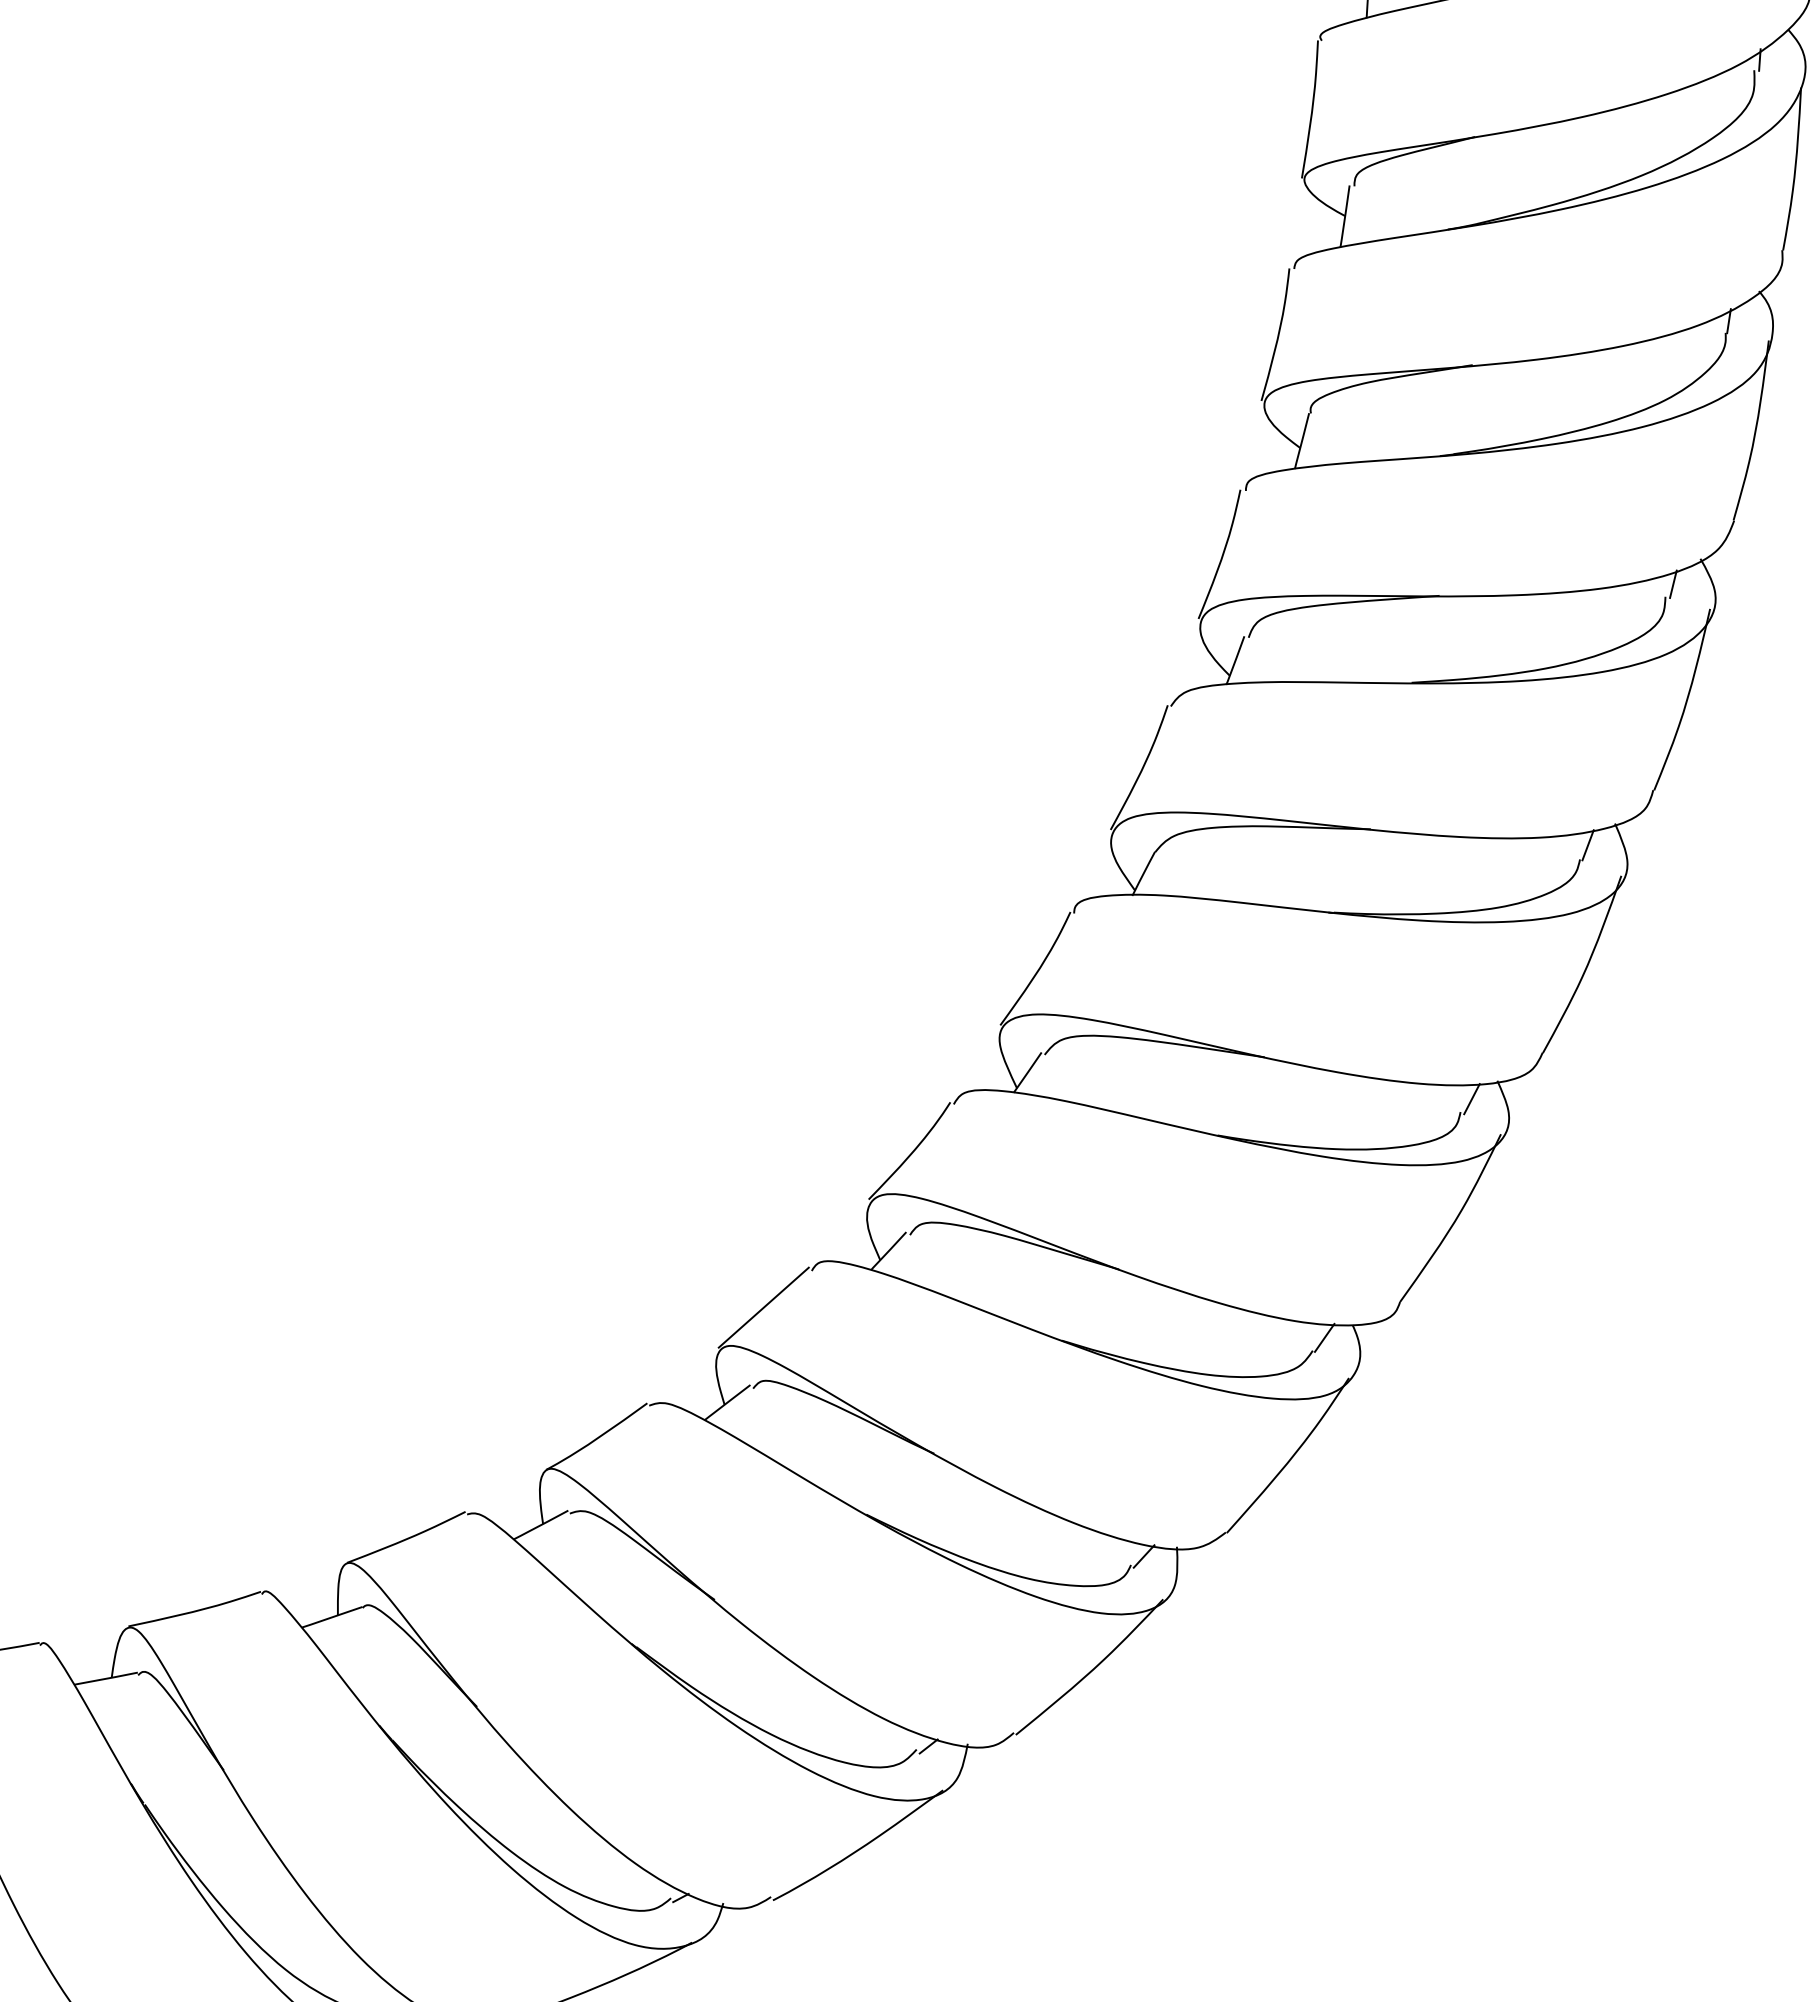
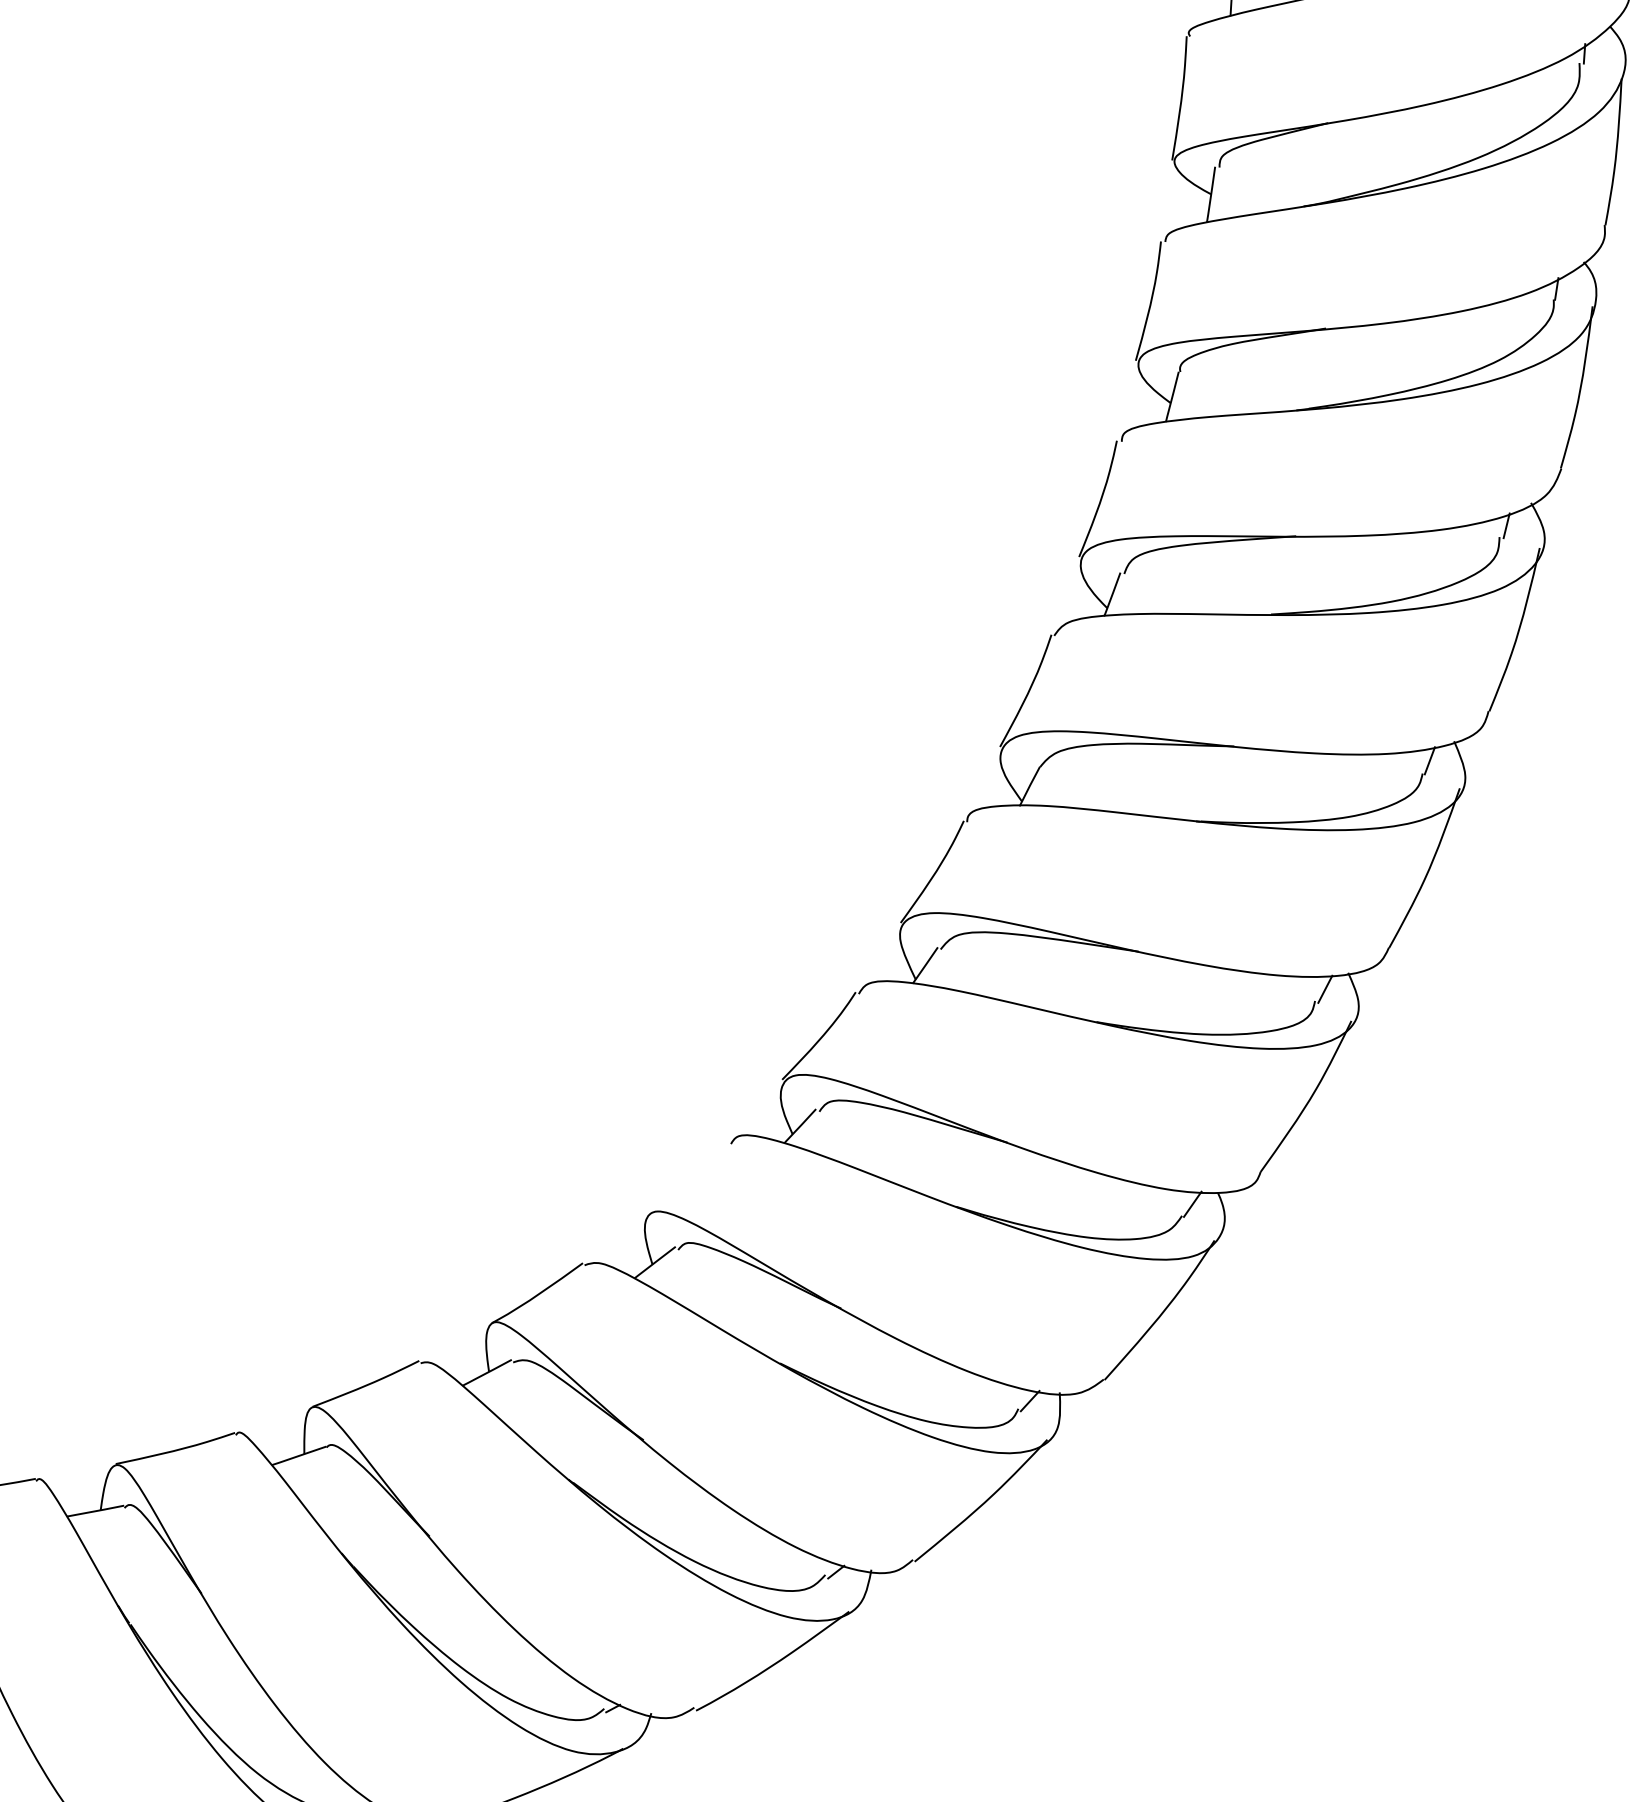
line: (763, 1307) -> (687, 1176), removed

